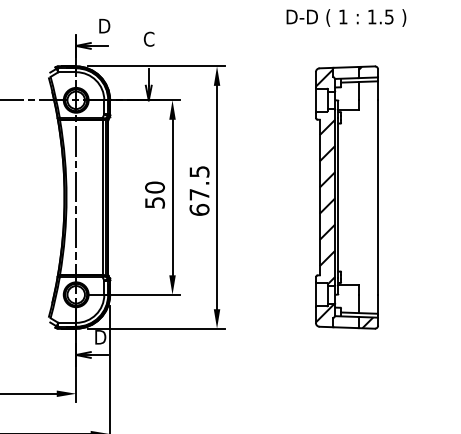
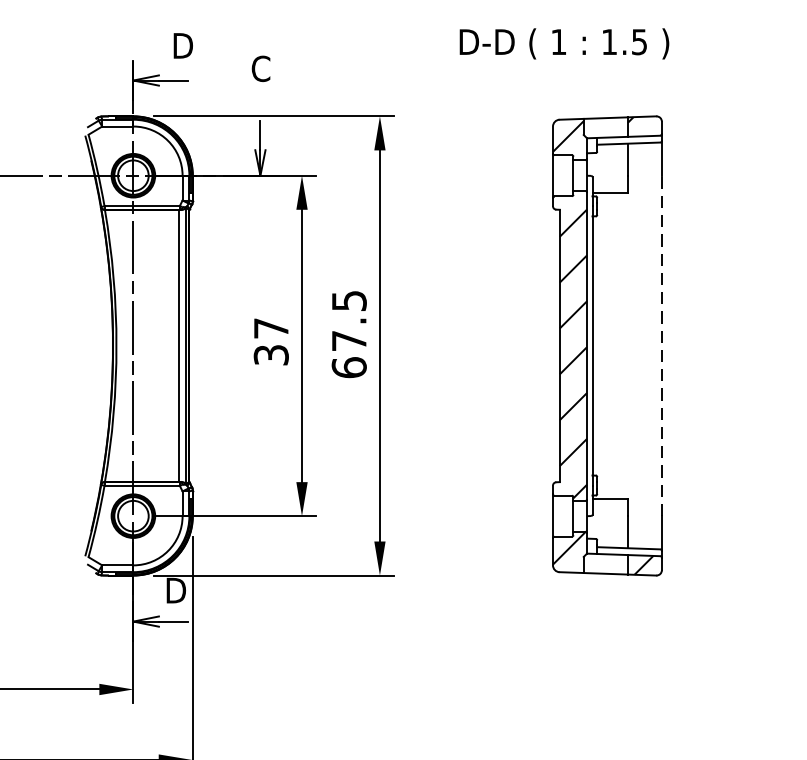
text: (346, 17) -> (564, 42), moved
text: (154, 194) -> (270, 340), 50 -> 37
line: (378, 197) -> (662, 345), solid -> dashed

